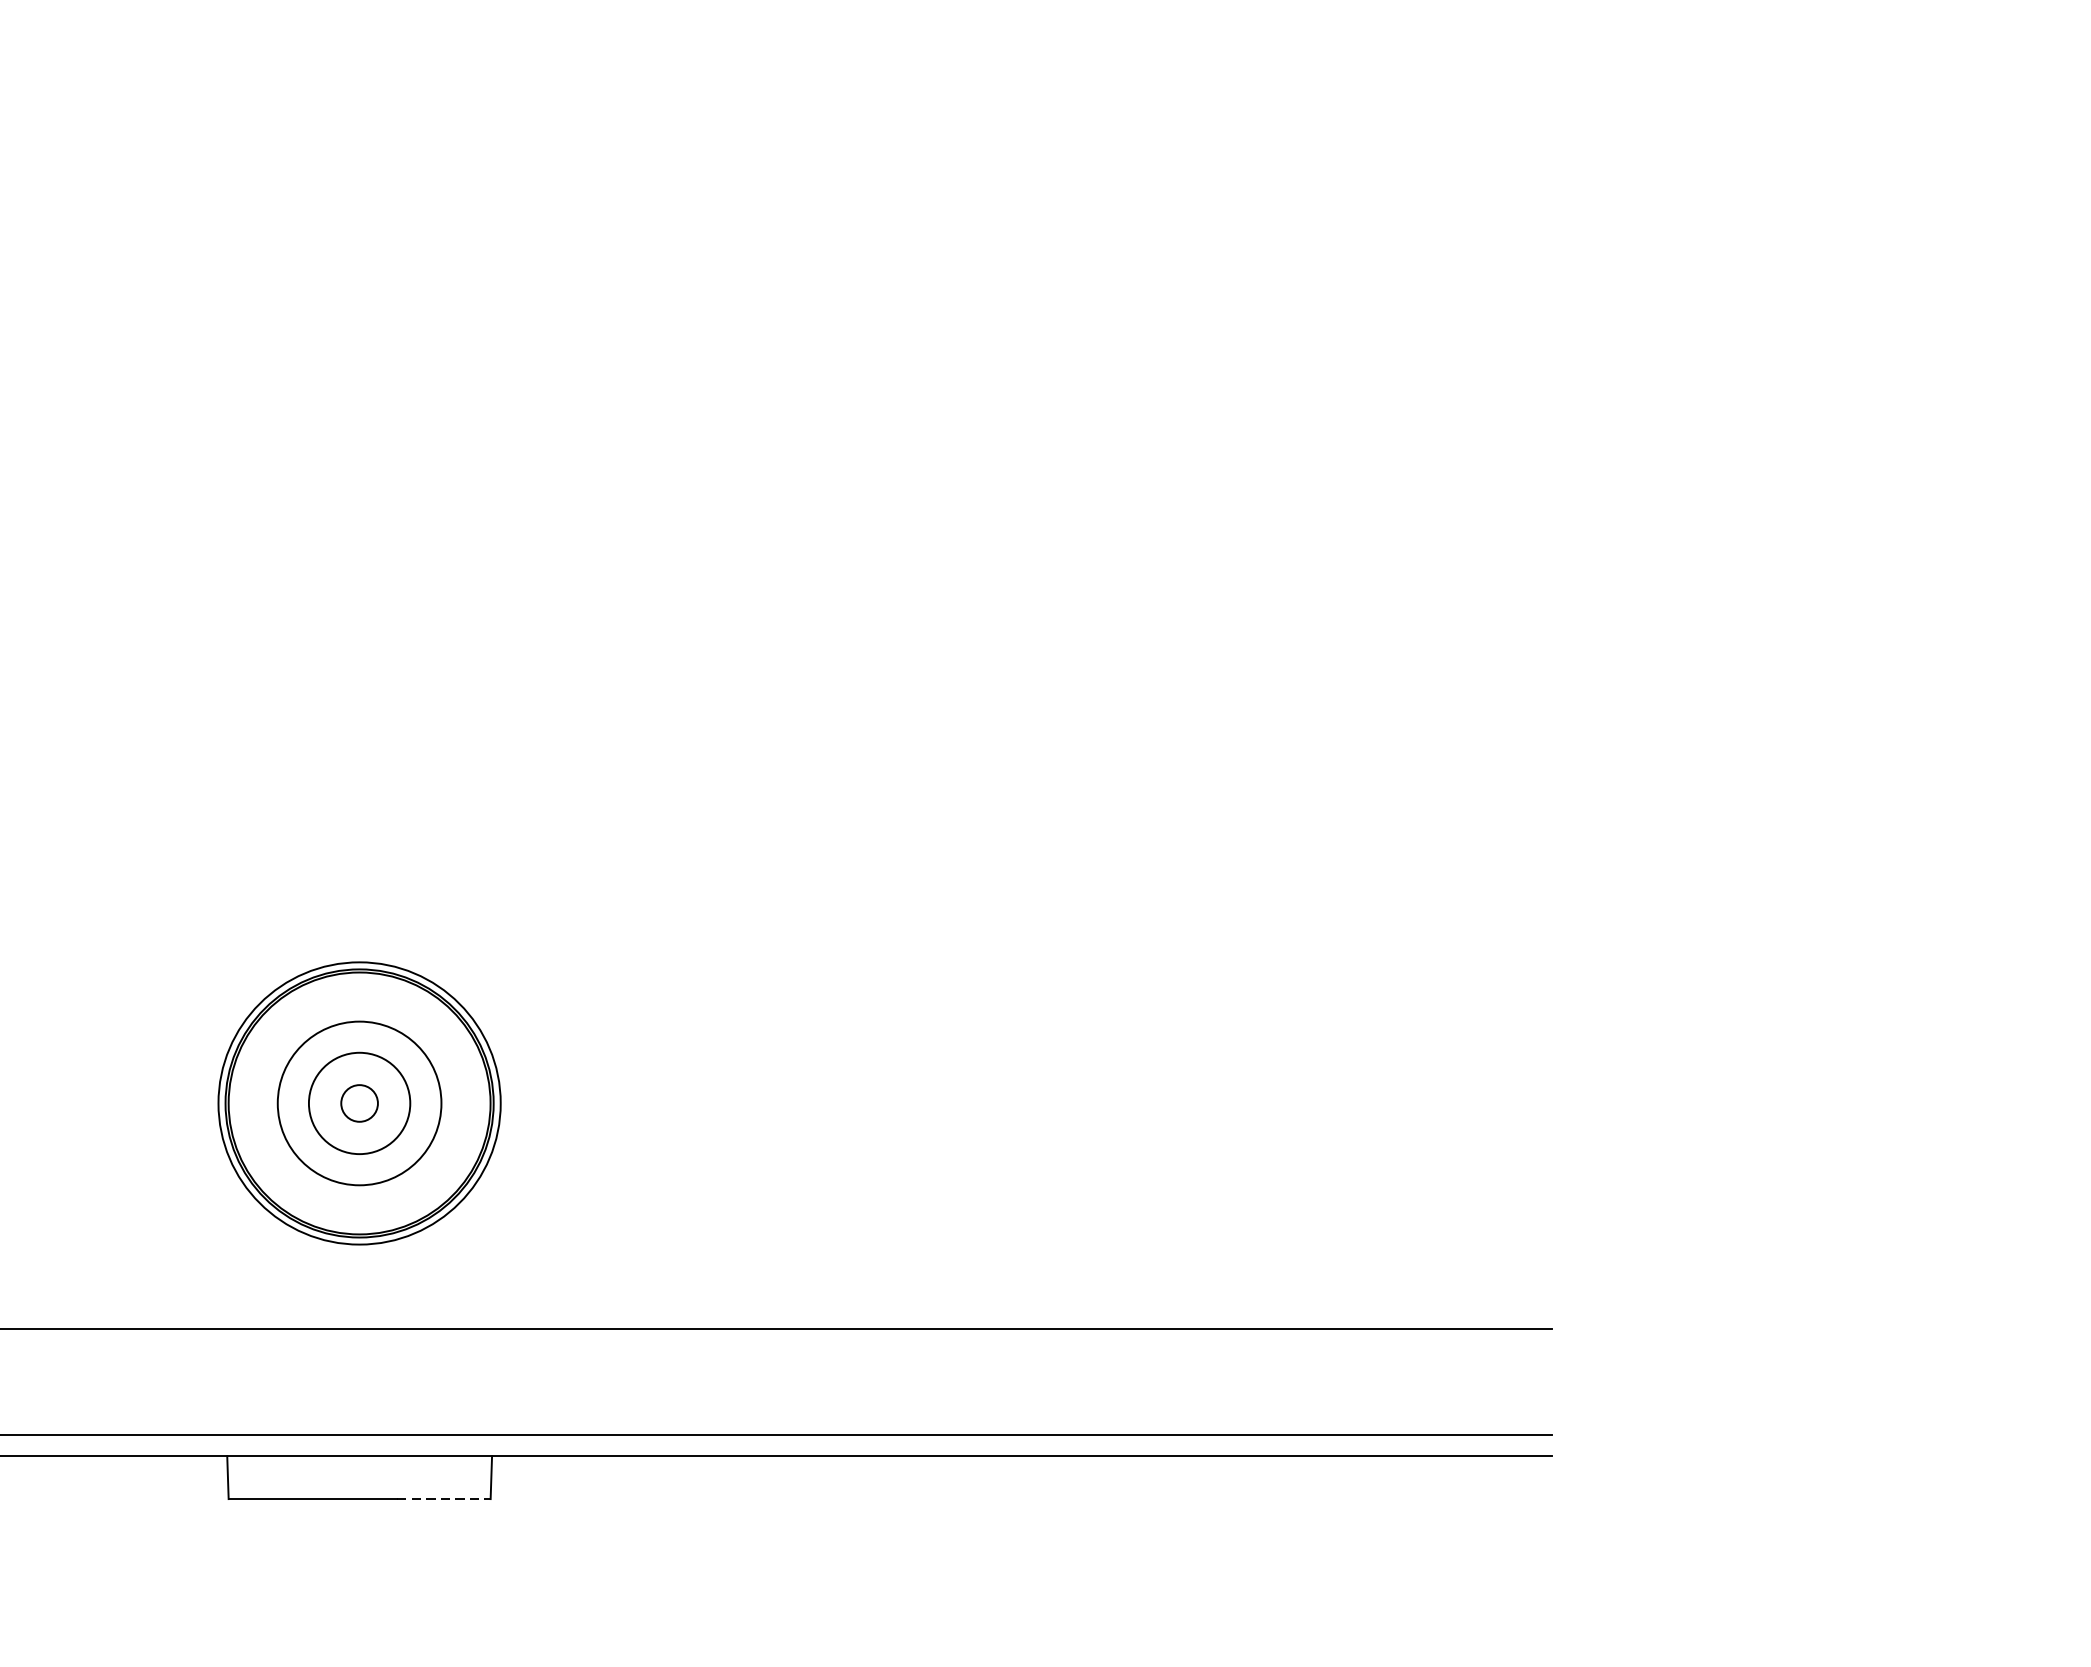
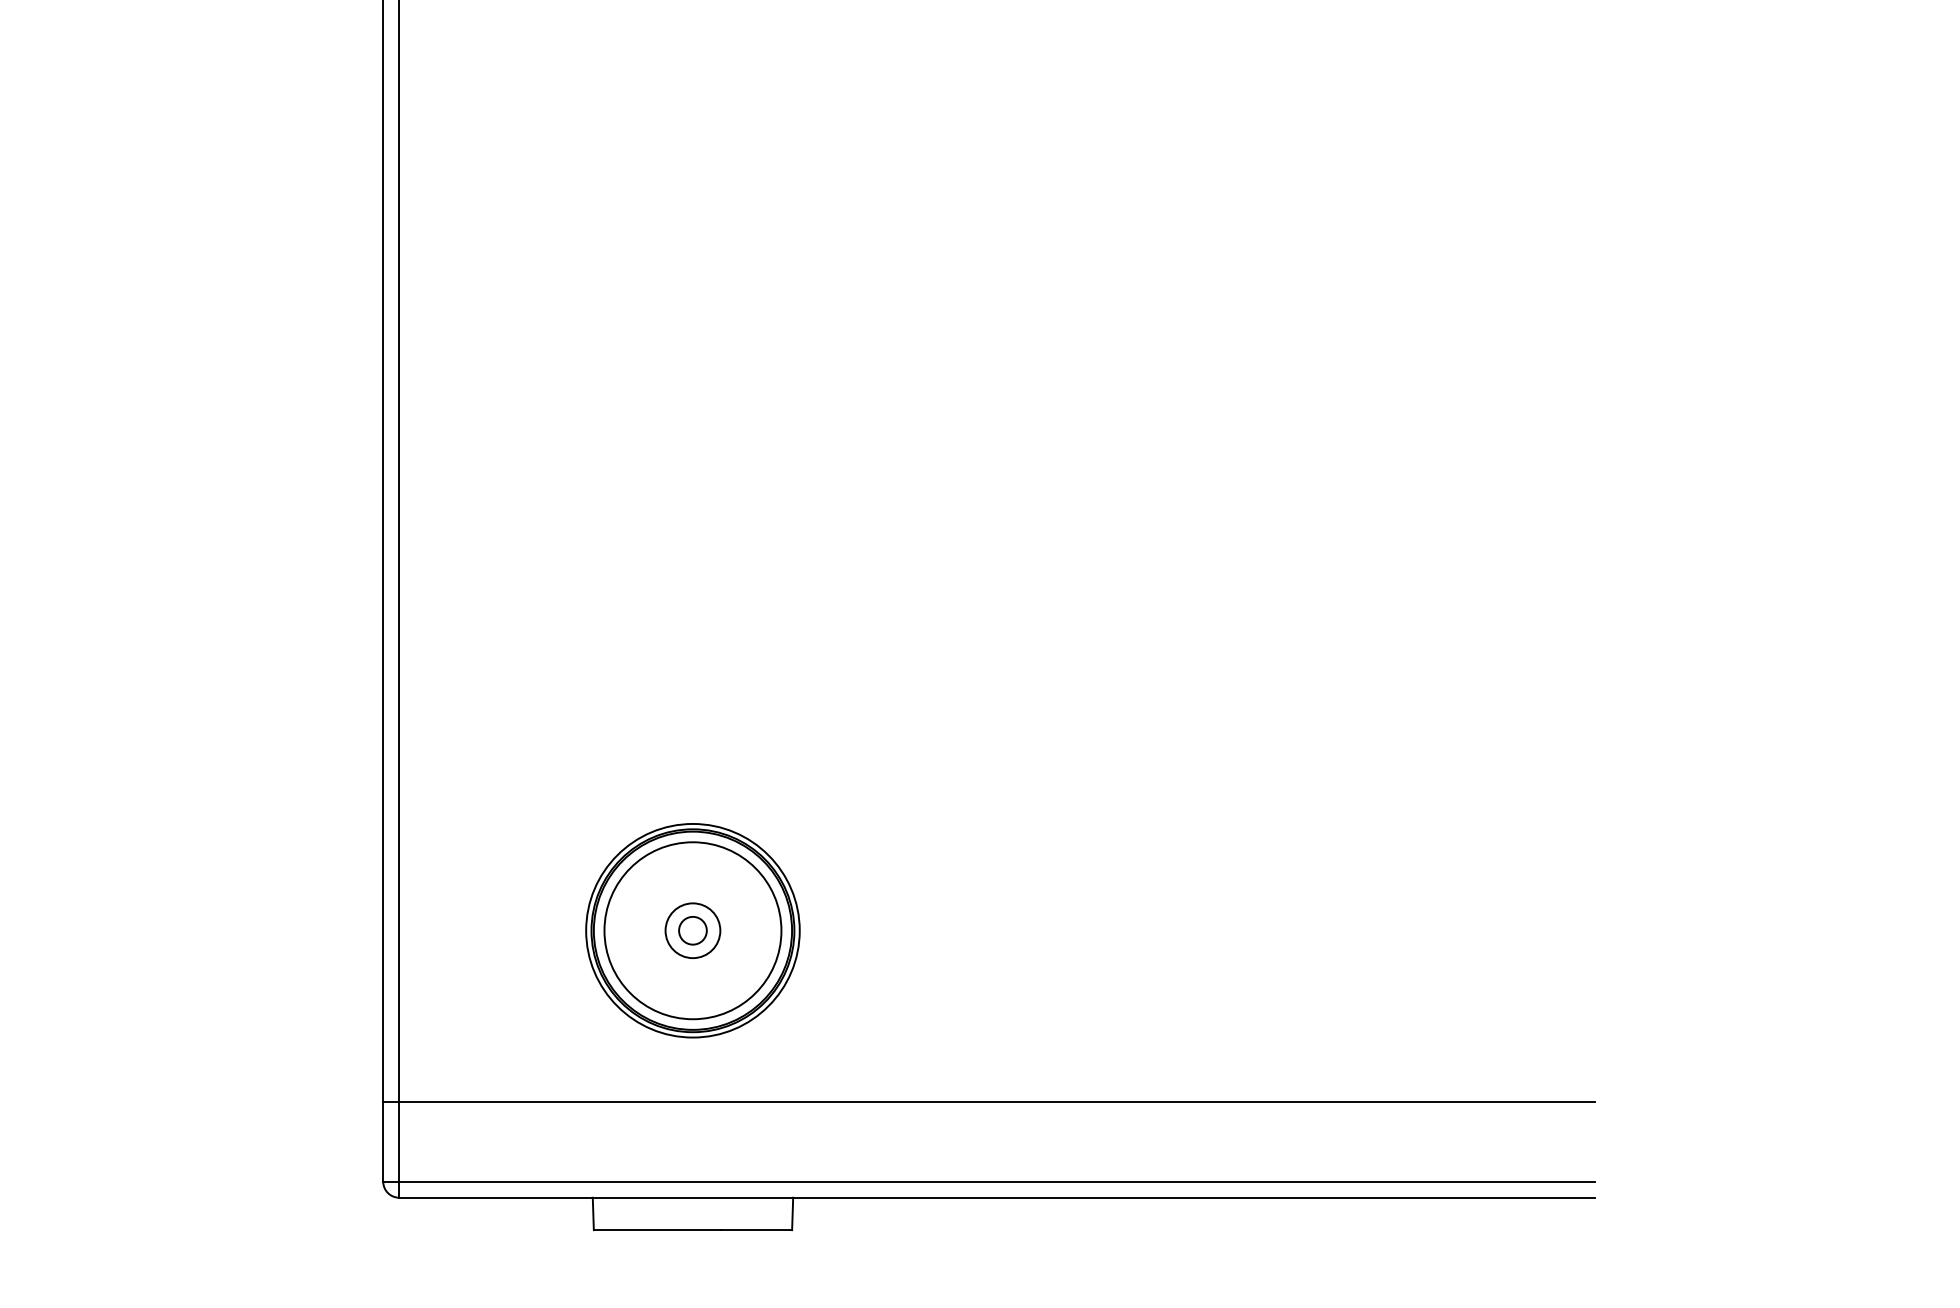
circle: (359, 1103) -> (692, 930), size x0.71
circle: (359, 1103) -> (692, 930), size x1.43
line: (444, 1499) -> (757, 1230), dashed -> solid

